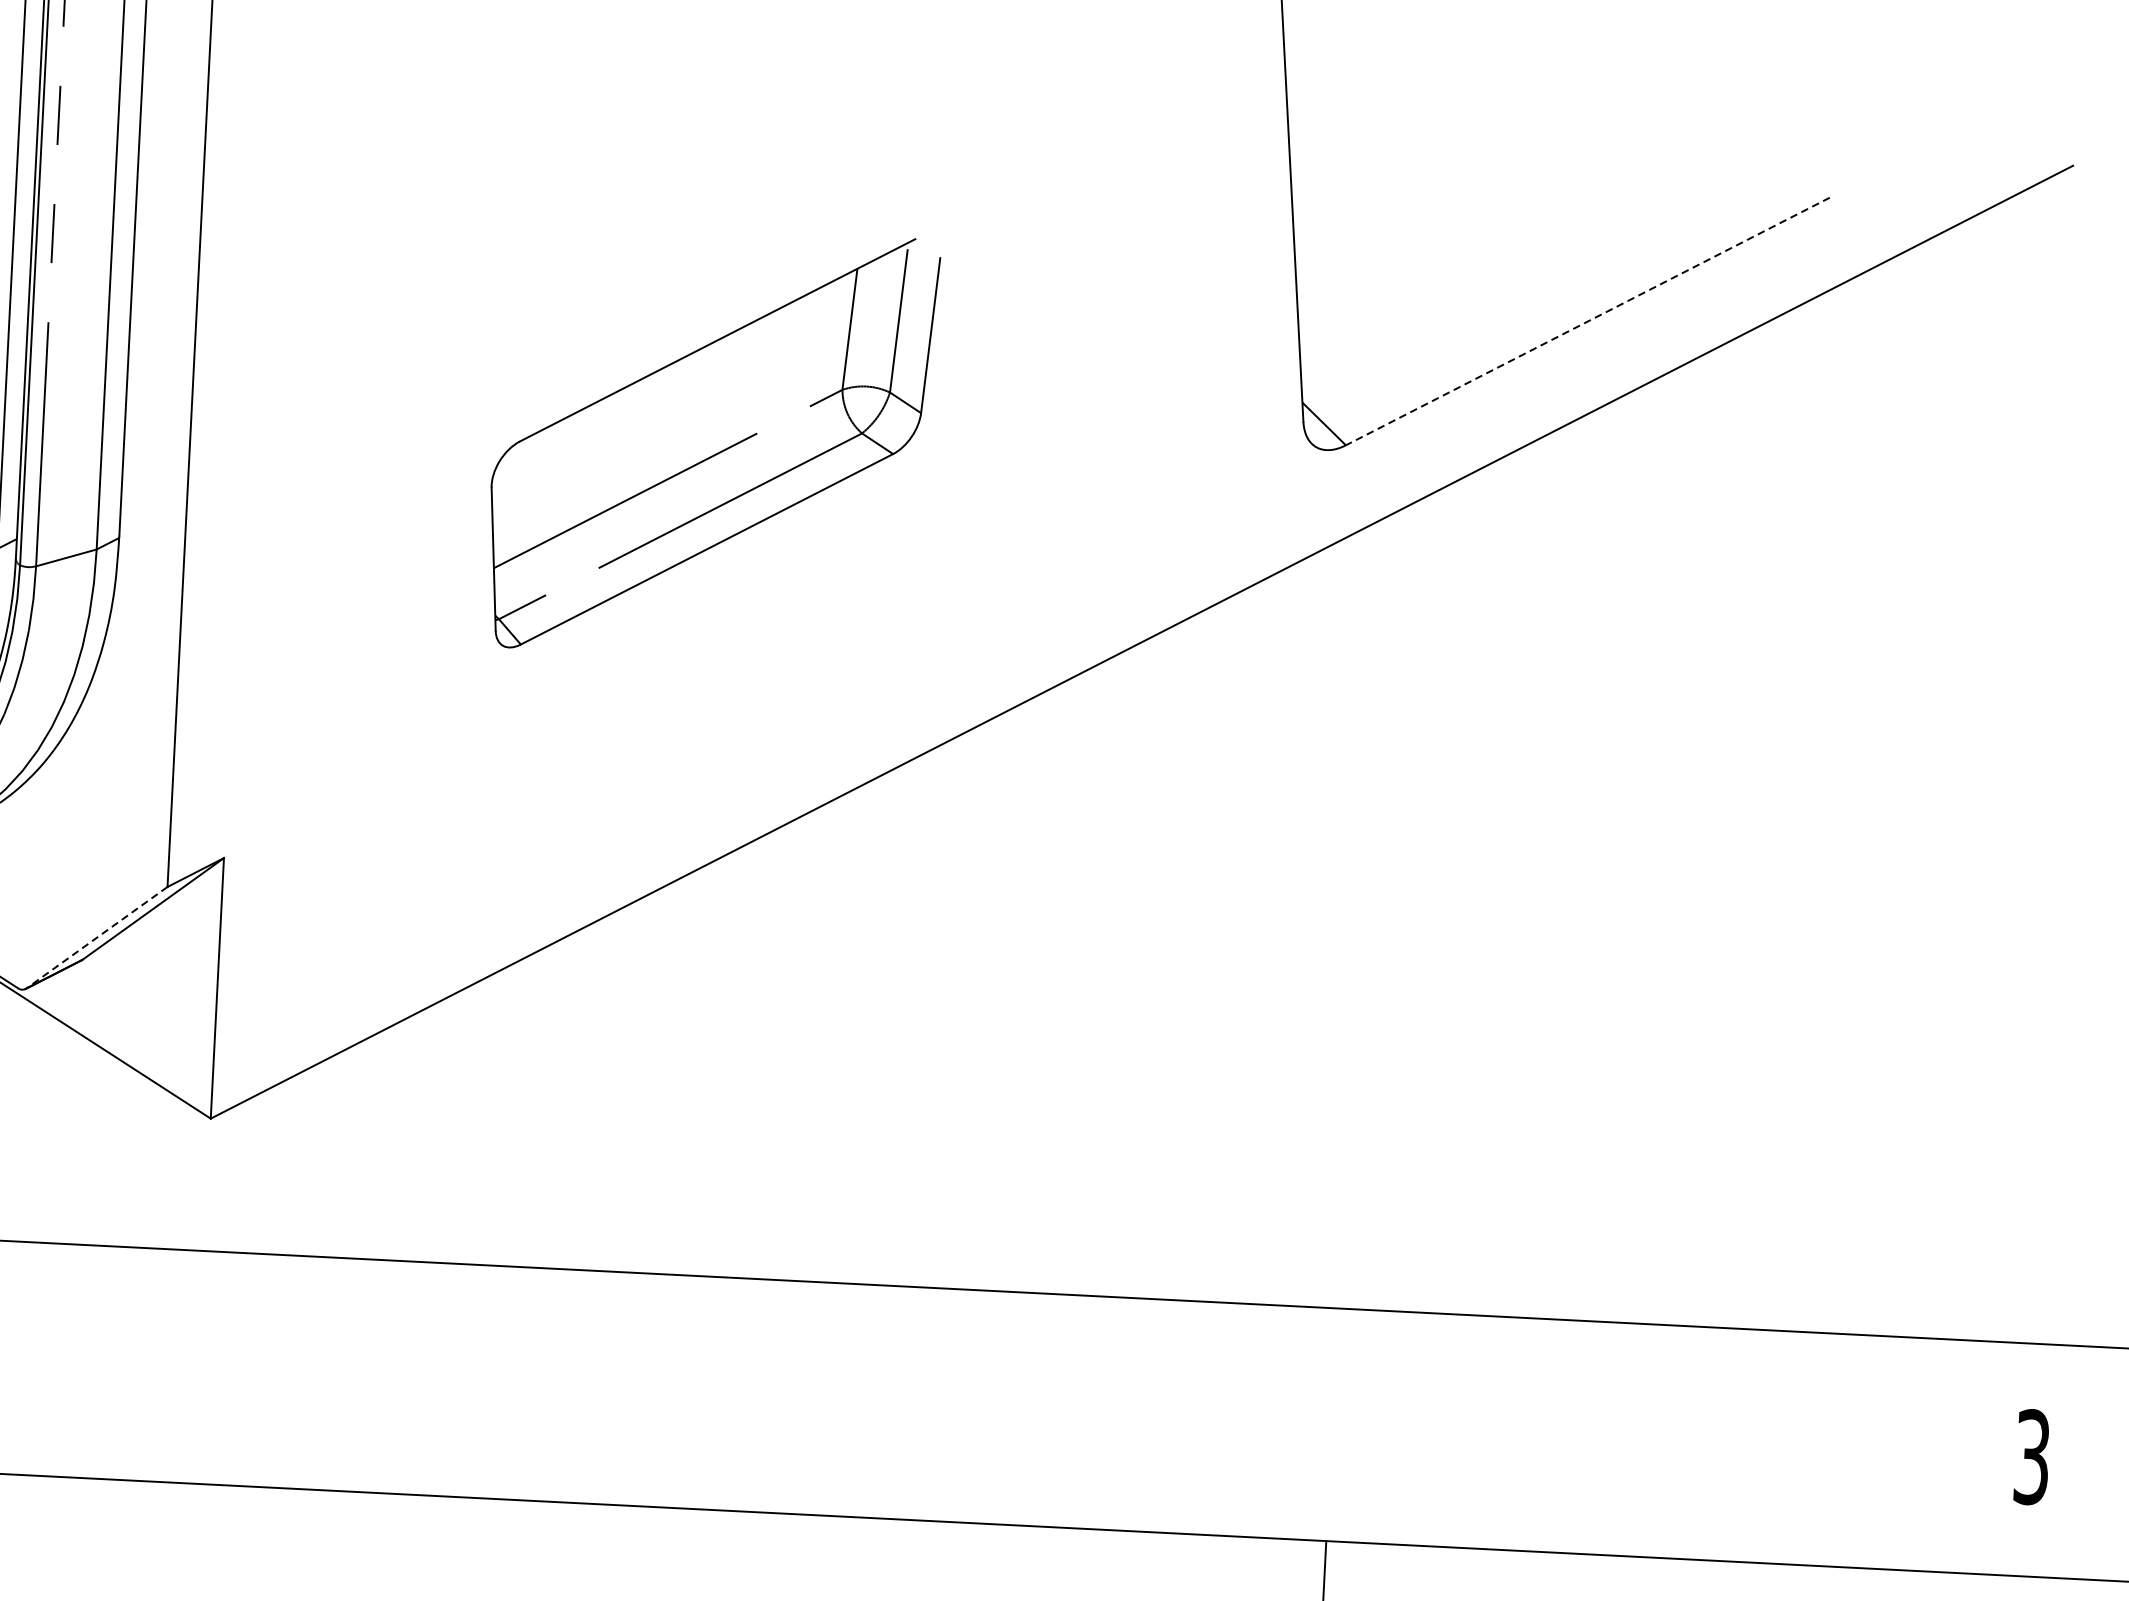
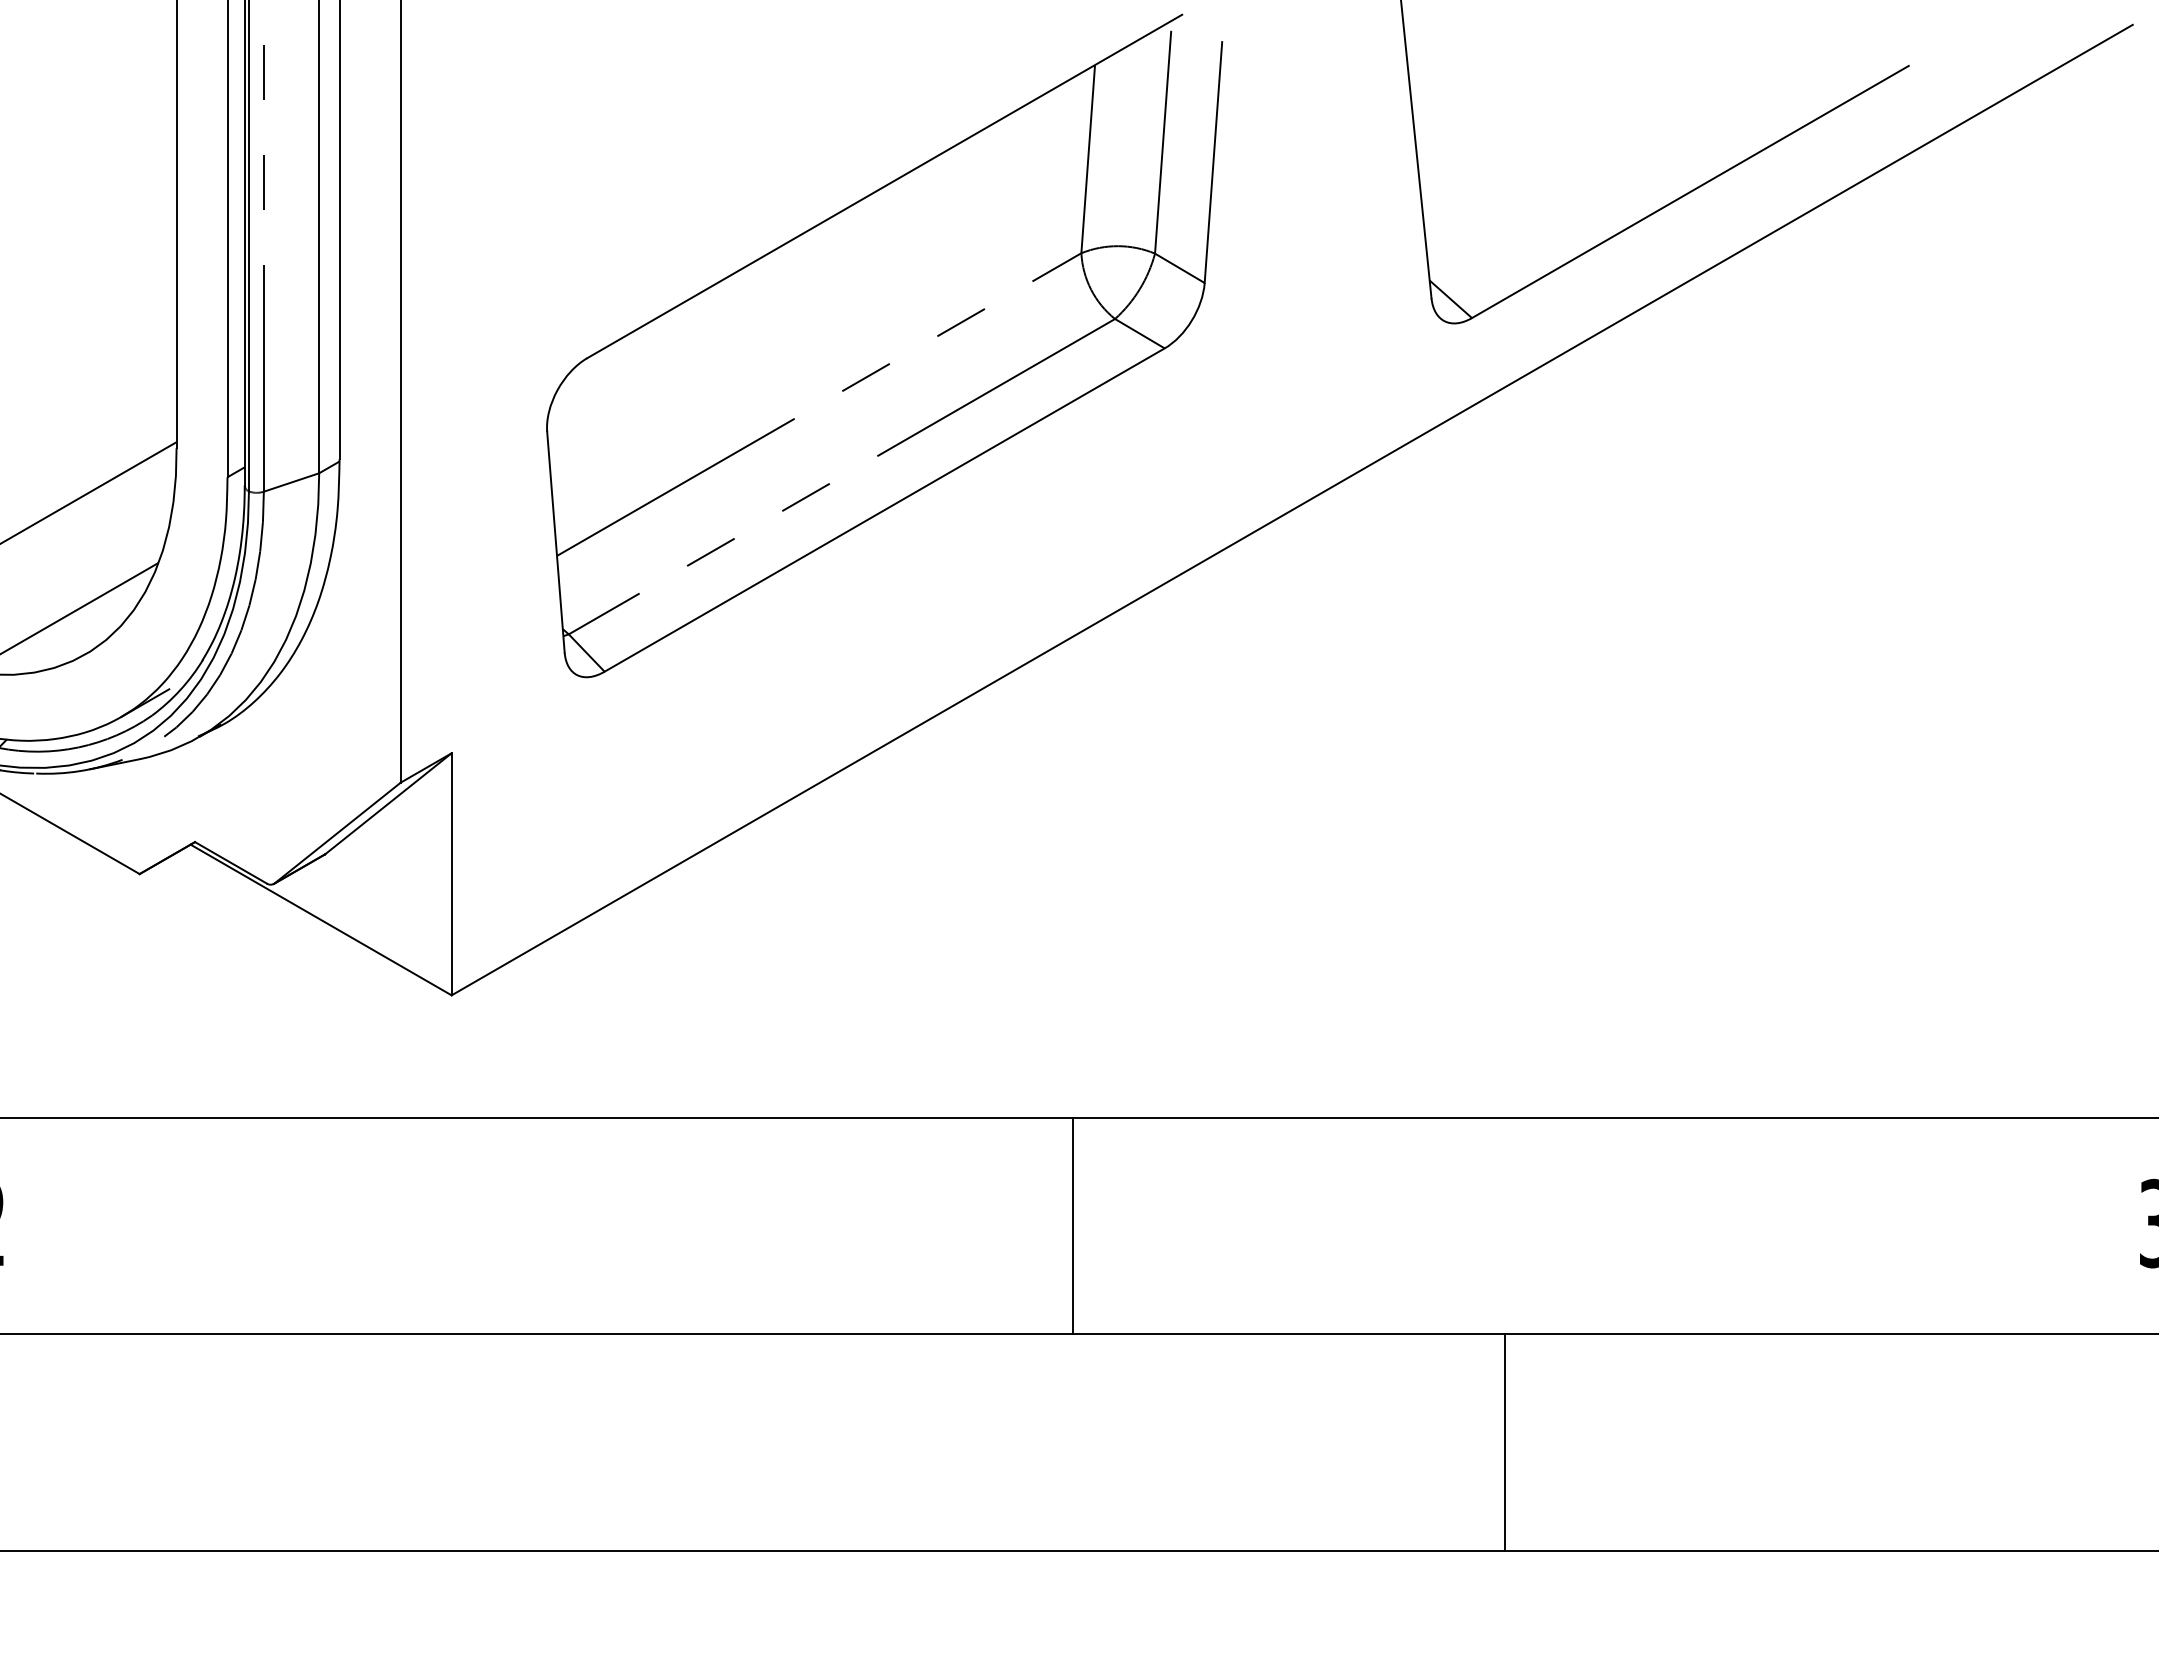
line: (1586, 322) -> (1689, 192), dashed -> solid
part: (712, 442) -> (884, 345), size x1.67
line: (96, 938) -> (337, 833), dashed -> solid
line: (866, 1401) -> (1072, 1226), added

